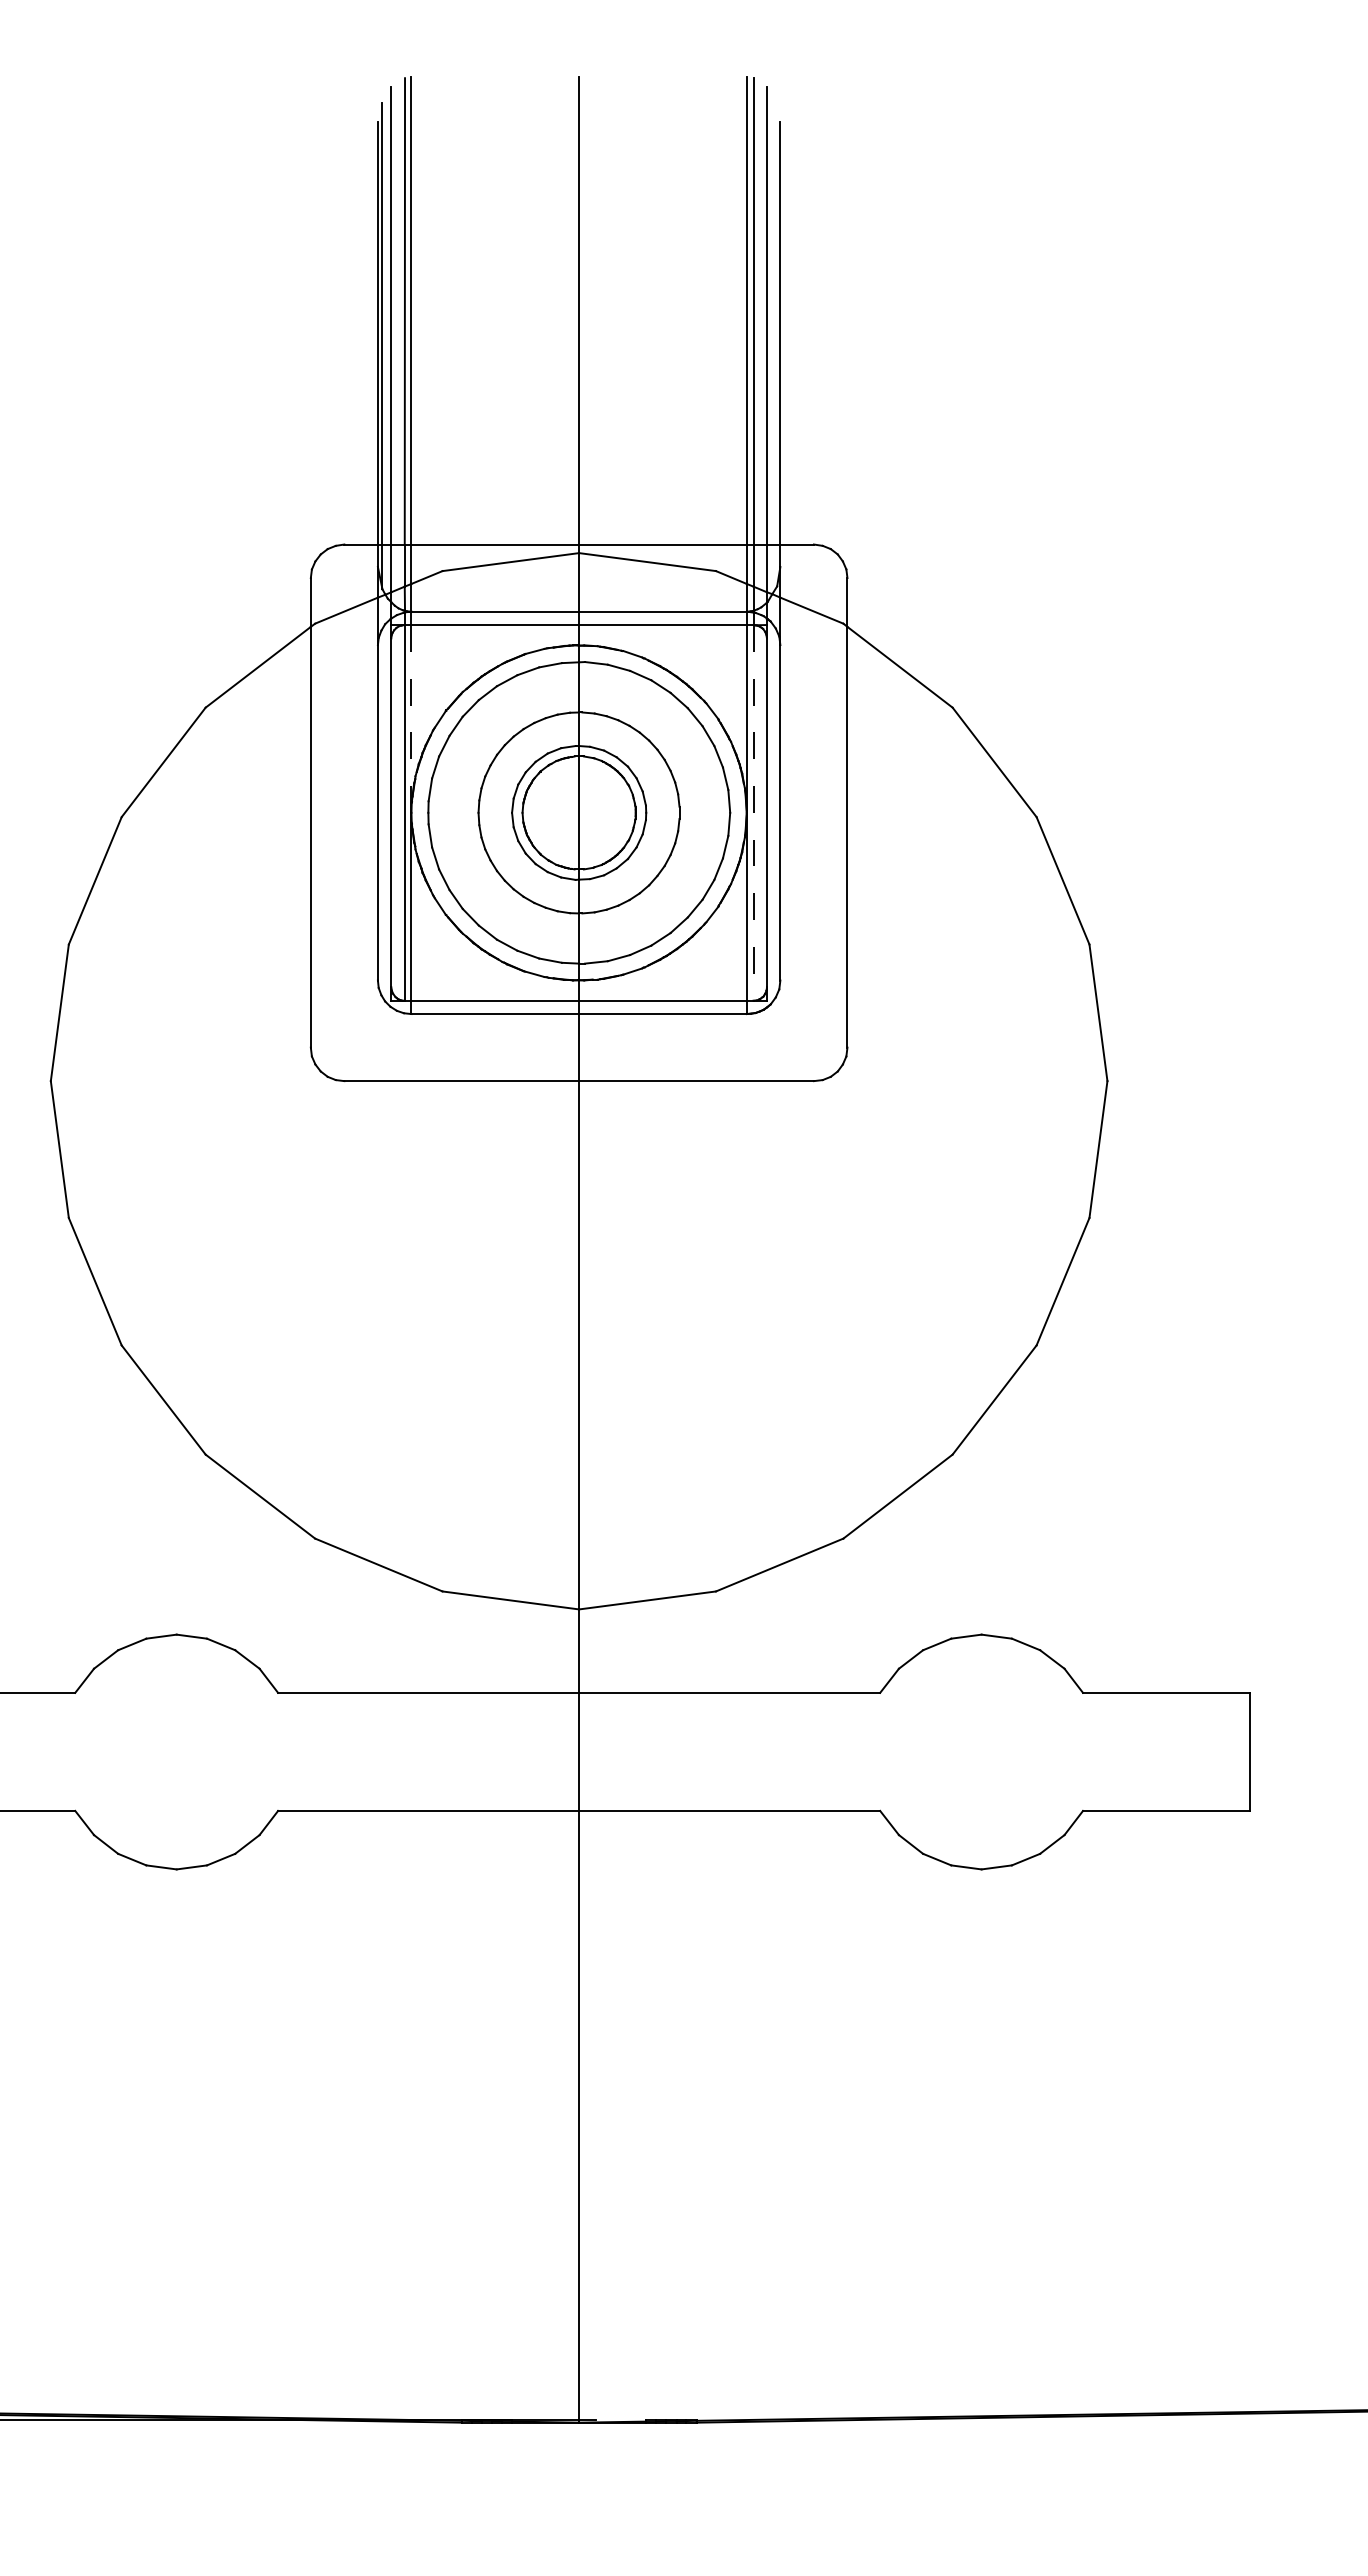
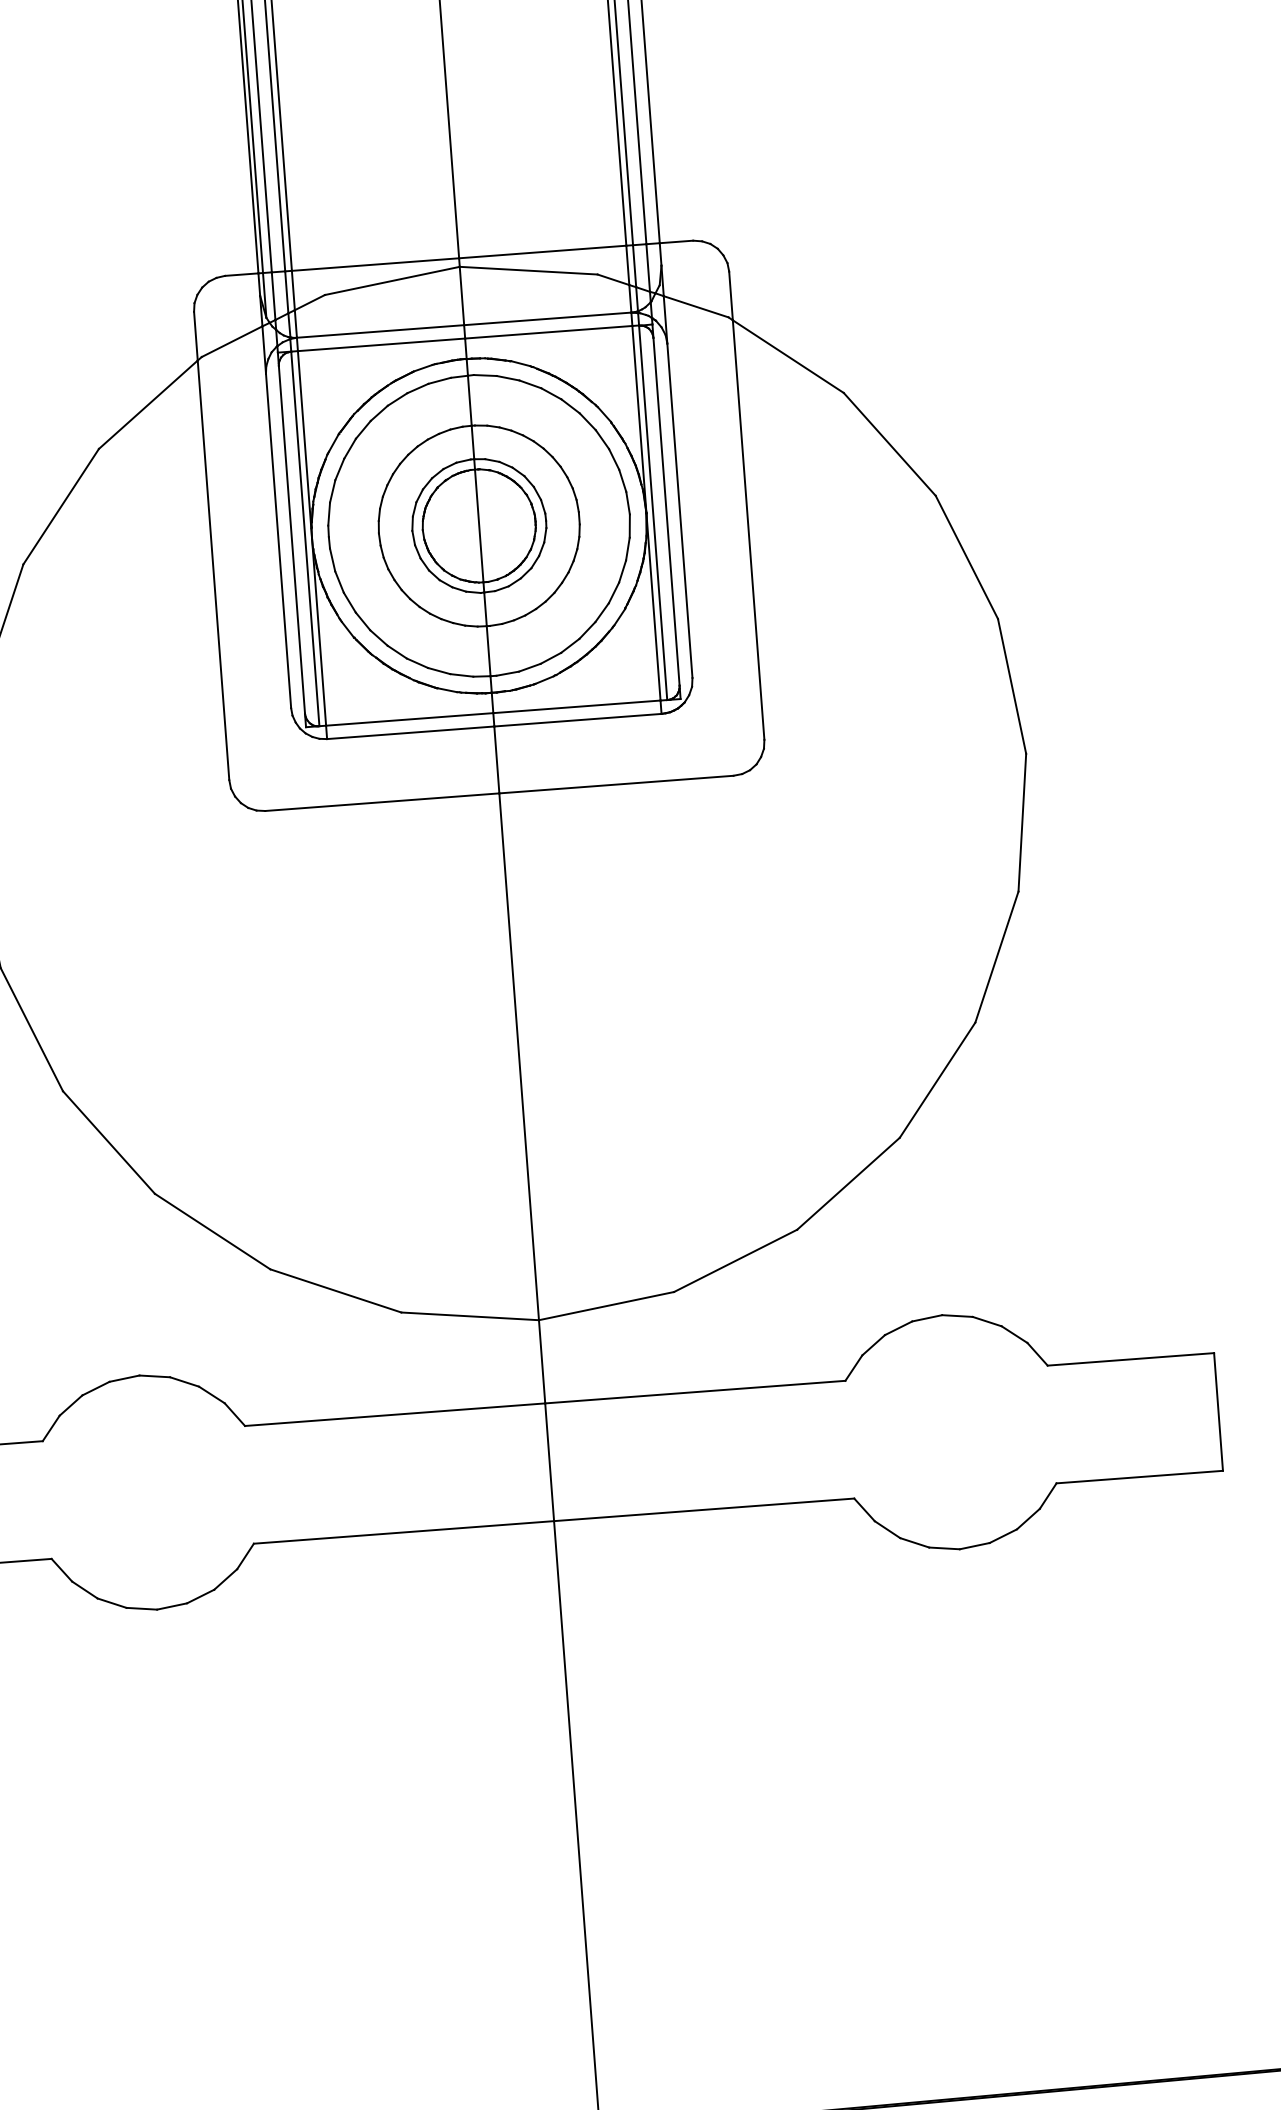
line: (411, 718) -> (304, 444), dashed -> solid
line: (753, 812) -> (653, 512), dashed -> solid

